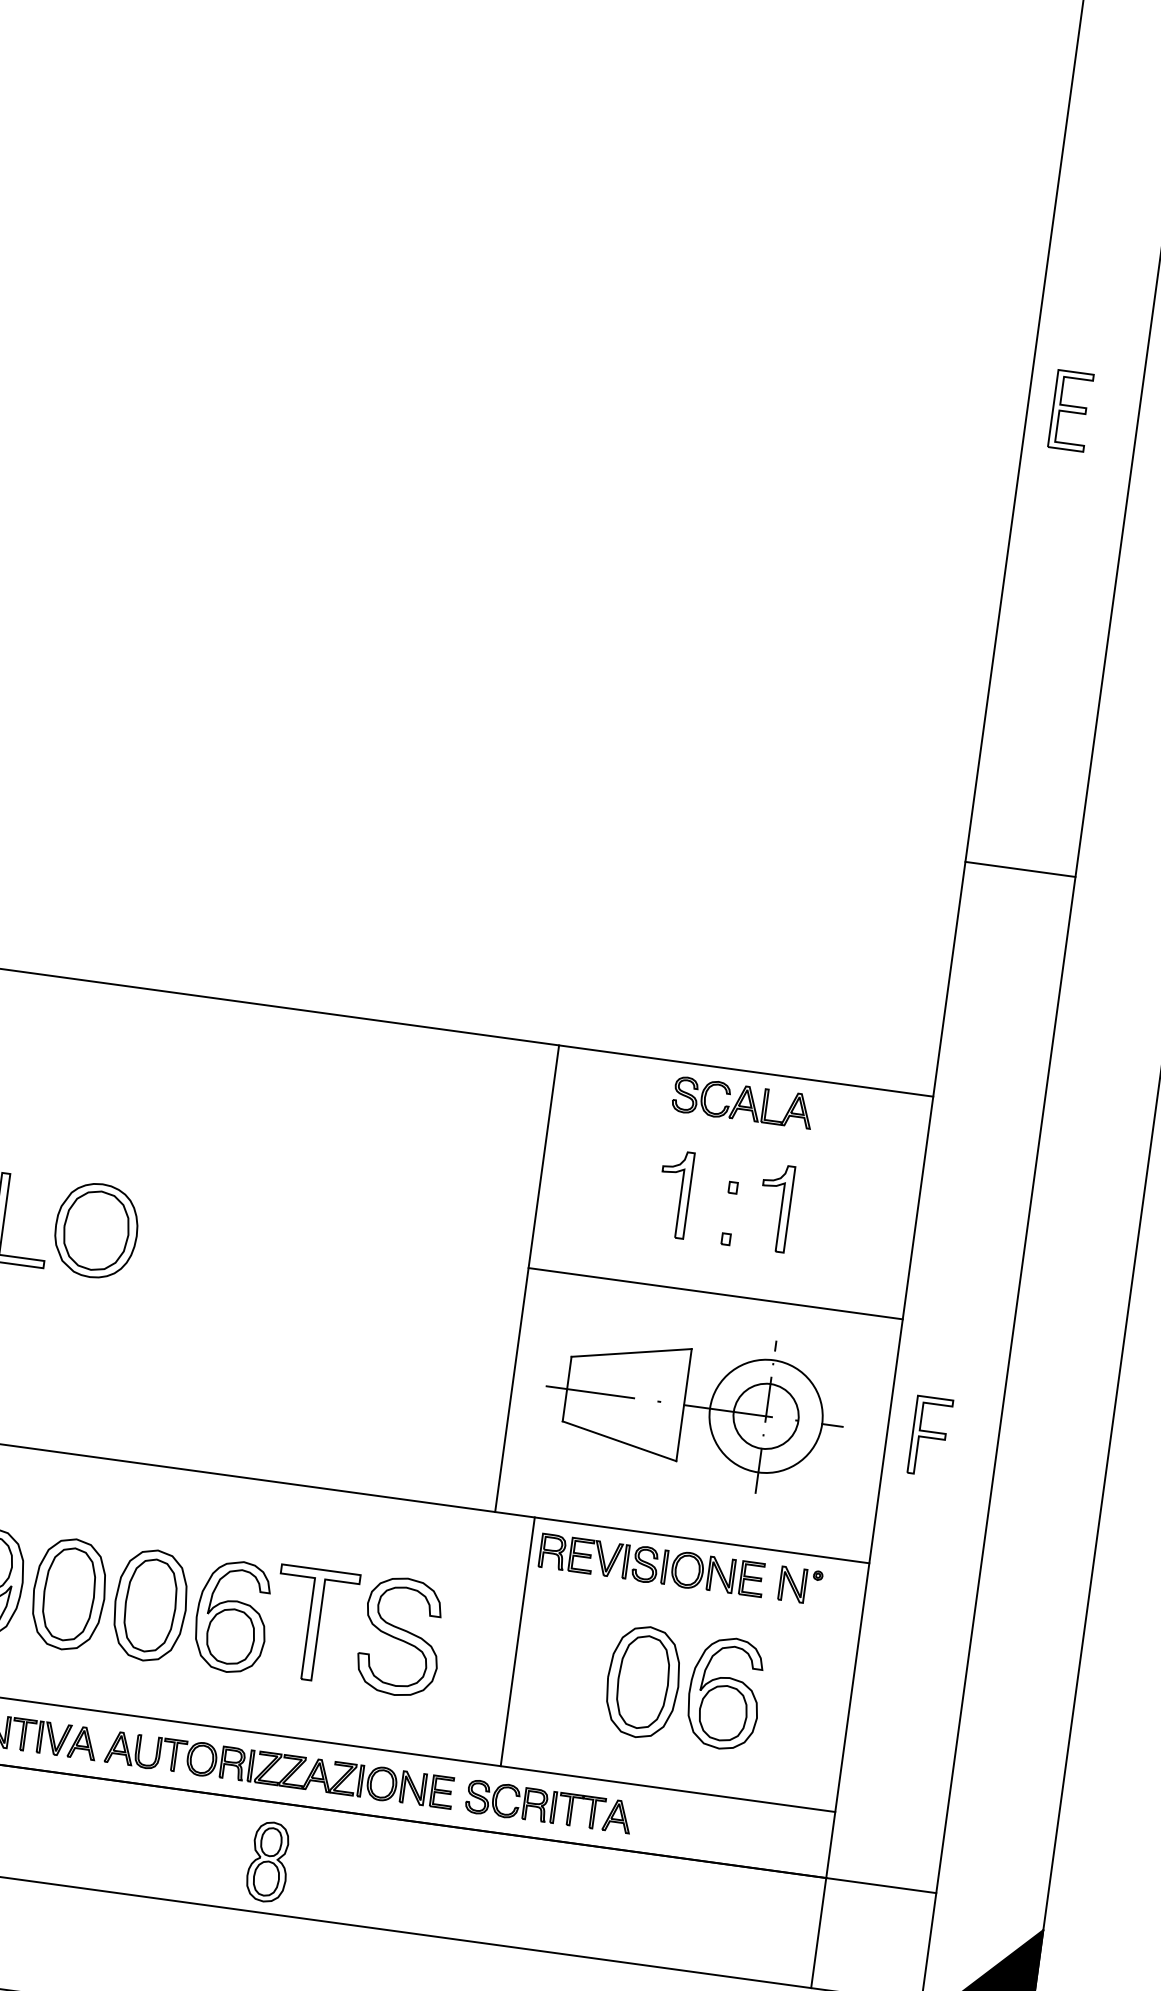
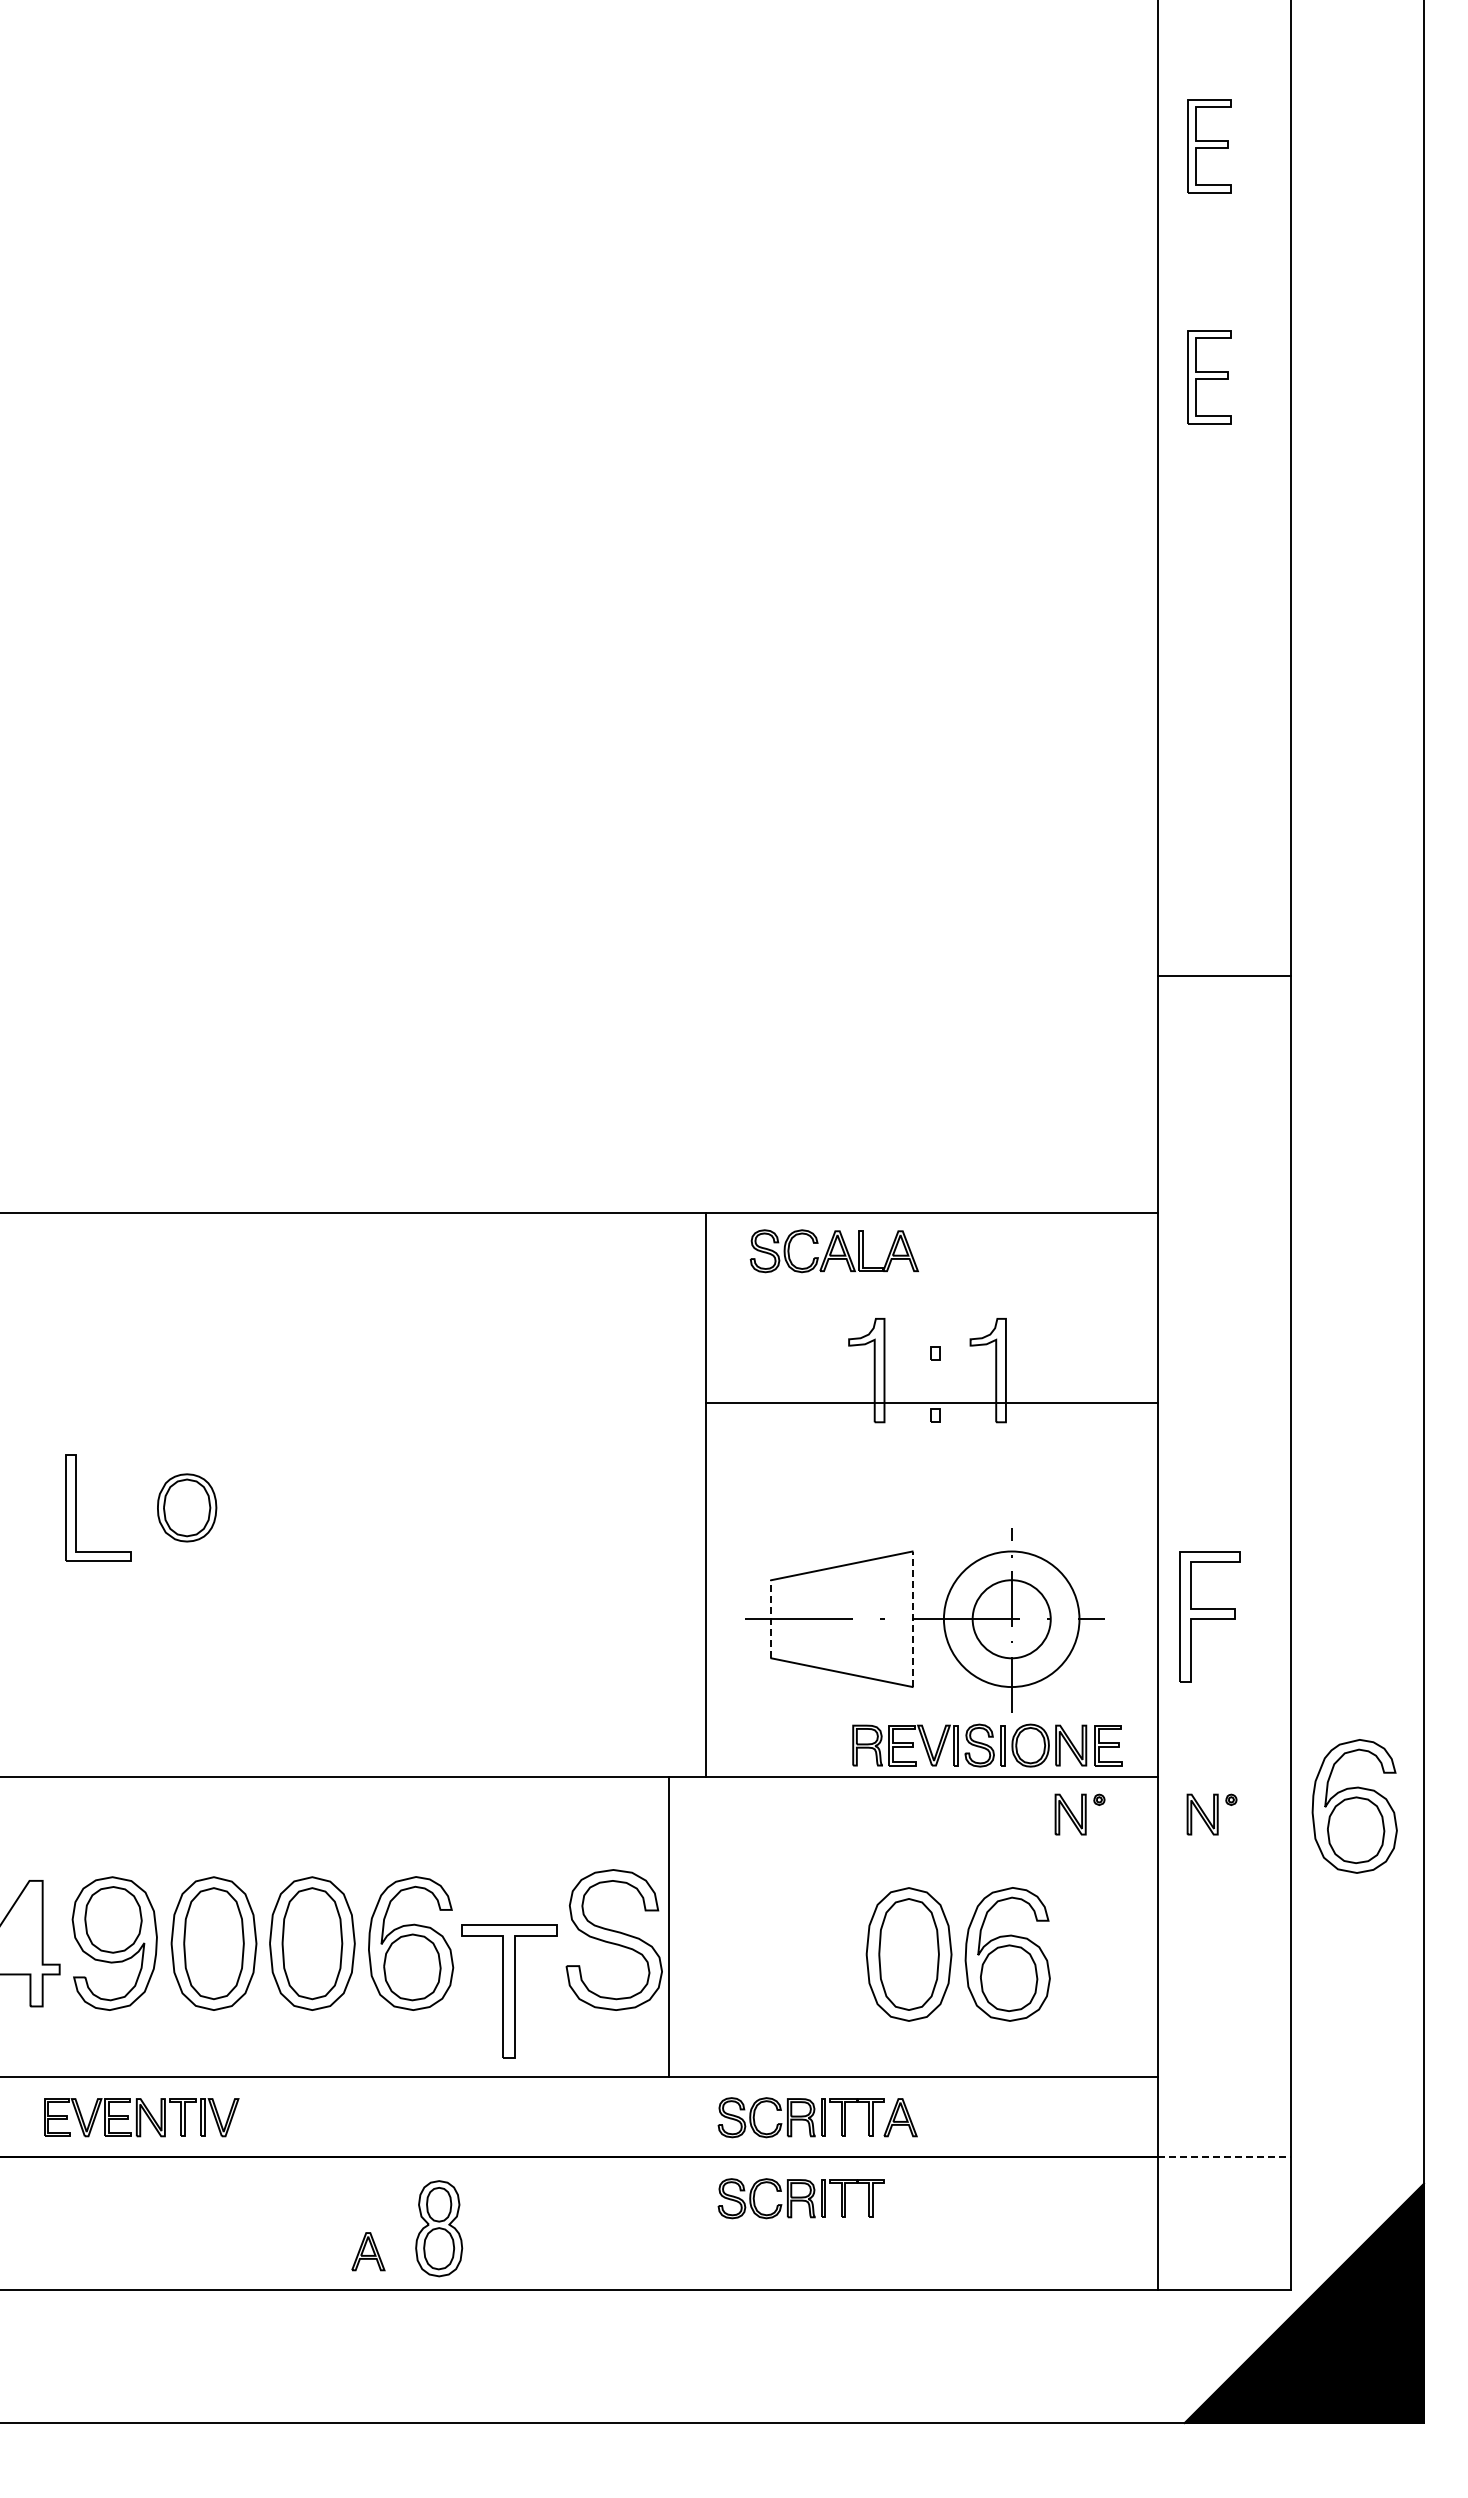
part: (1096, 219) -> (1209, 146), added
line: (1020, 869) -> (1224, 976), moved
part: (742, 1103) -> (833, 1251), moved
part: (95, 1230) -> (186, 1507), size x0.6
line: (715, 1293) -> (931, 1402), moved
line: (567, 1388) -> (771, 1618), solid -> dashed
line: (683, 1405) -> (912, 1619), solid -> dashed
part: (930, 1436) -> (1209, 1616), size x1.4
part: (651, 1565) -> (987, 1745), moved
part: (909, 1600) -> (1211, 1814), added
part: (1028, 1610) -> (1354, 1806), added
part: (314, 1624) -> (509, 1991), moved
line: (517, 1641) -> (668, 1926), moved
part: (82, 1742) -> (368, 2251), moved
part: (275, 1764) -> (486, 2111), removed
part: (269, 1861) -> (439, 2228), moved
part: (525, 1871) -> (800, 2198), added
line: (882, 1886) -> (1225, 2157), solid -> dashed

